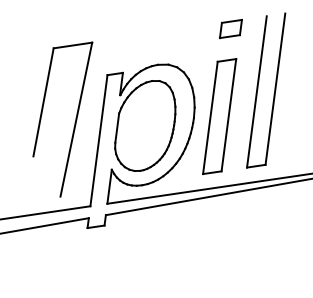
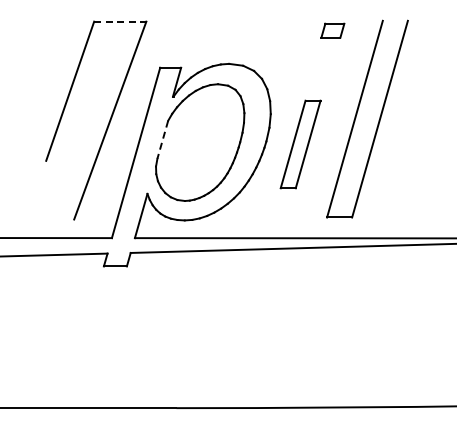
part: (230, 28) -> (332, 30), size x0.7
line: (73, 45) -> (120, 21), solid -> dashed
part: (219, 116) -> (300, 144), size x0.6
line: (116, 127) -> (162, 139), solid -> dashed

